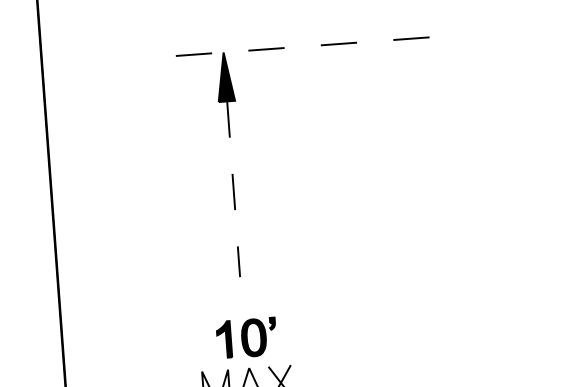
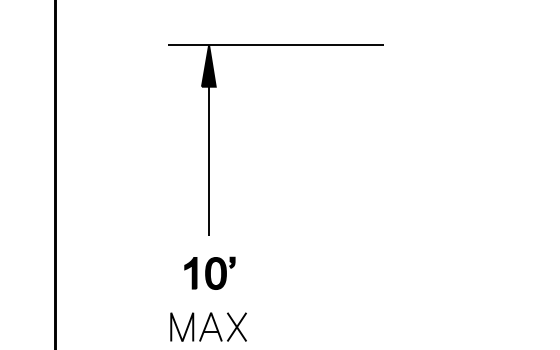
line: (302, 46) -> (275, 45), dashed -> solid
line: (234, 189) -> (209, 161), dashed -> solid
part: (246, 337) -> (209, 272), moved

